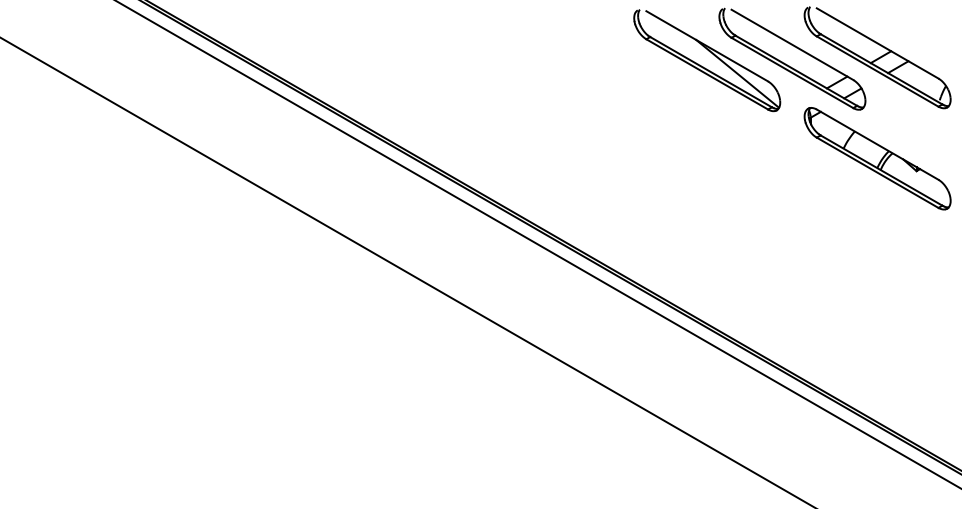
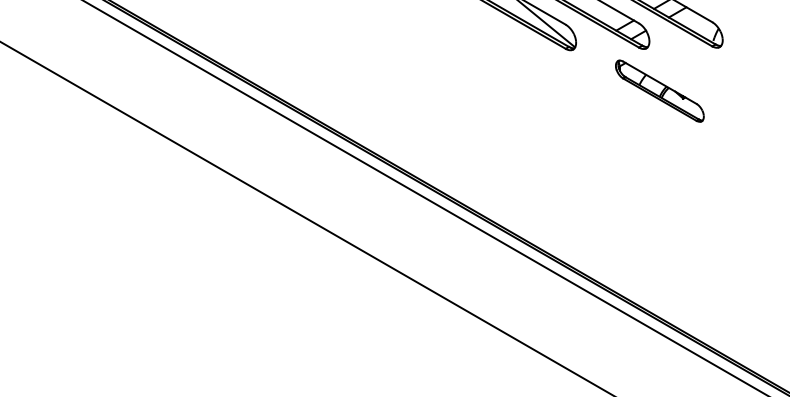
part: (877, 158) -> (659, 90), size x0.7

